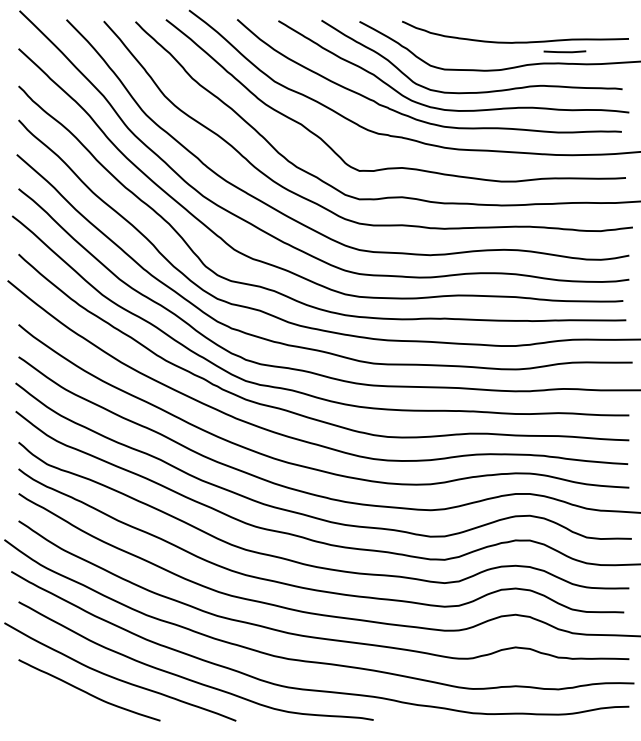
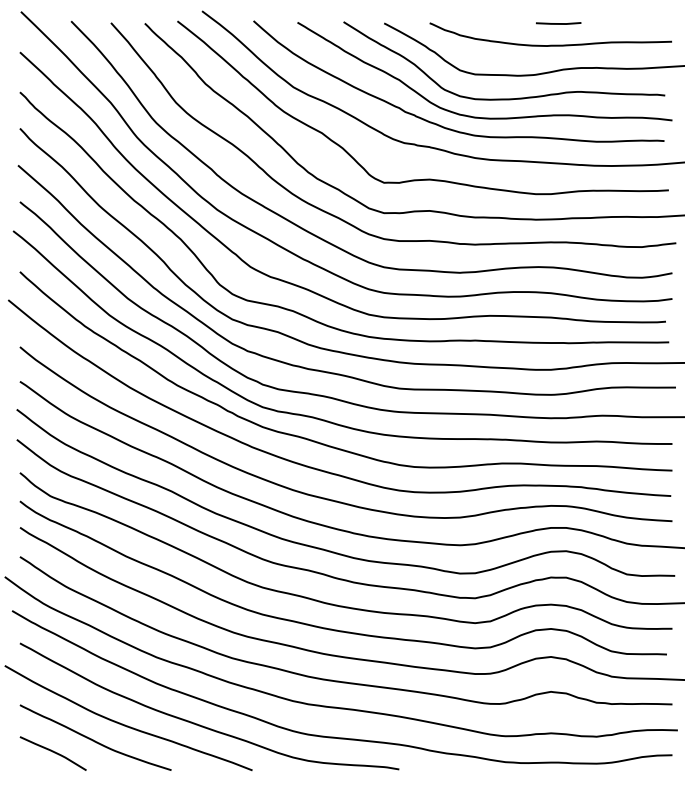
line: (564, 51) -> (558, 23), moved
curve: (49, 704) -> (52, 752), added

